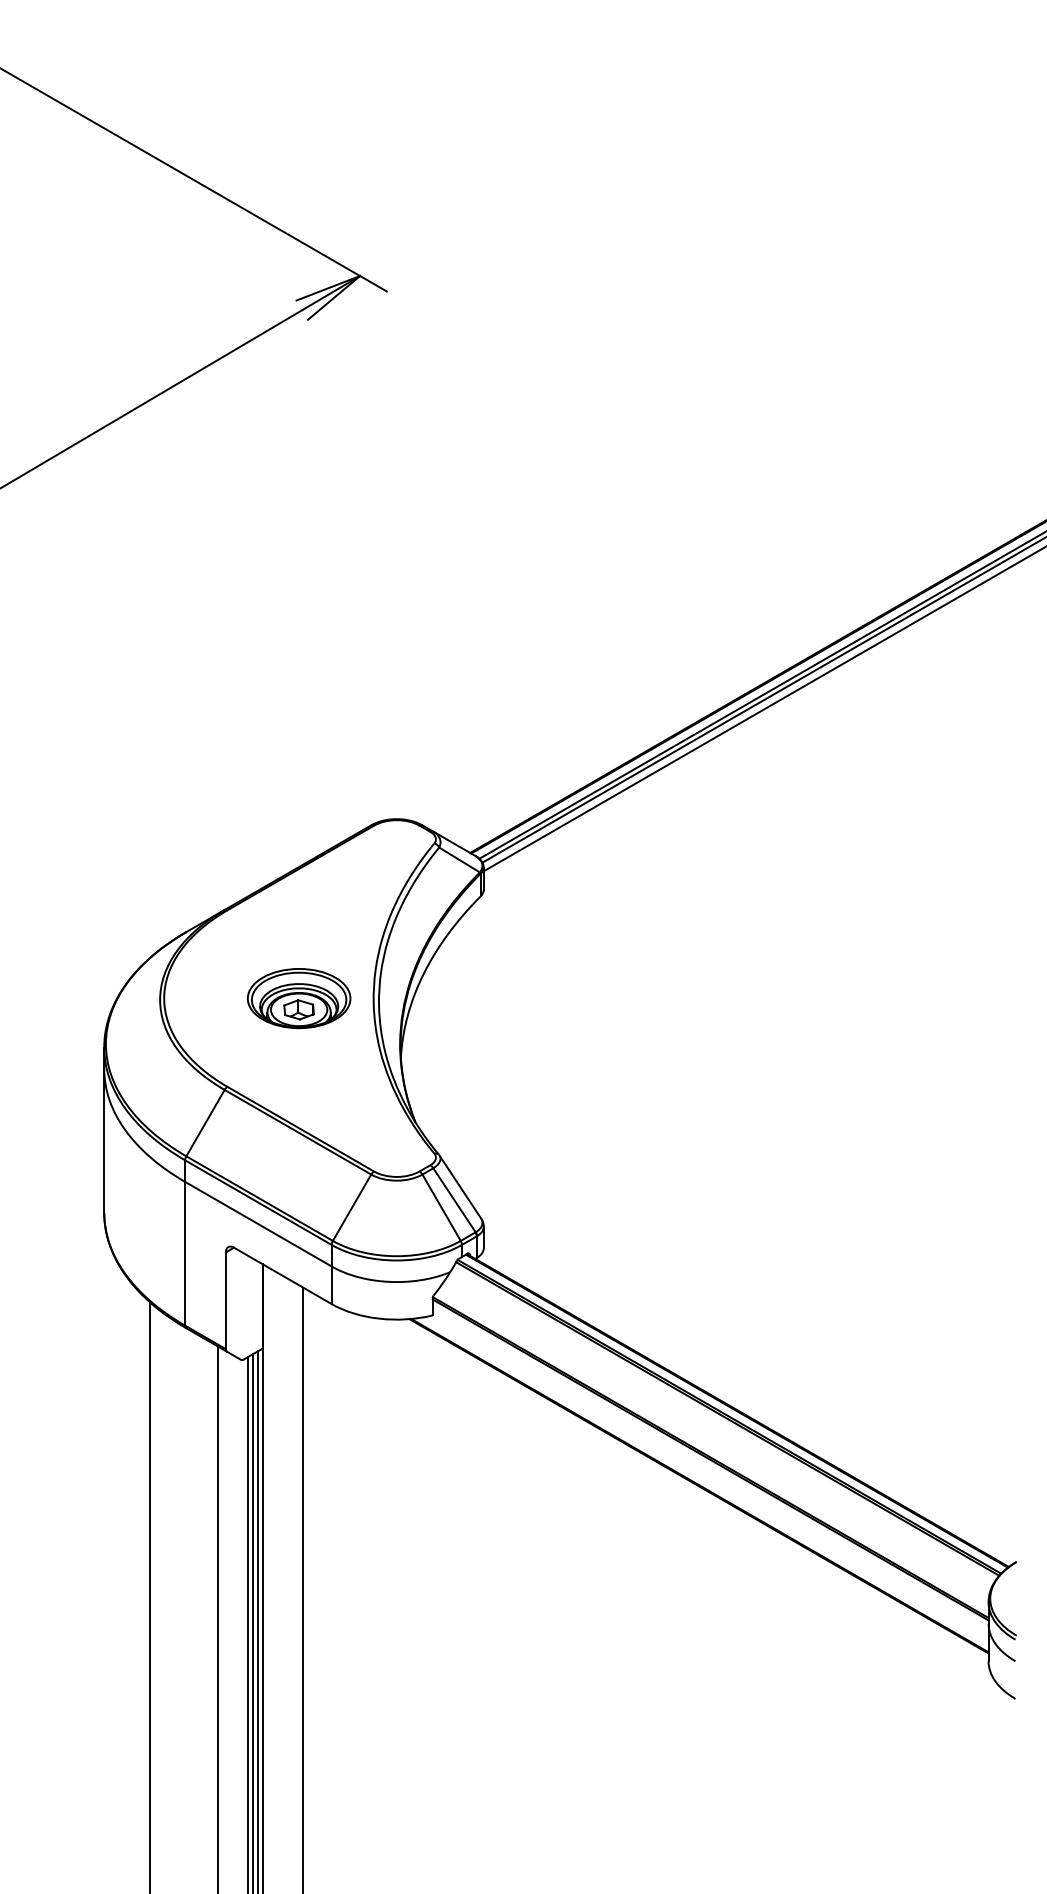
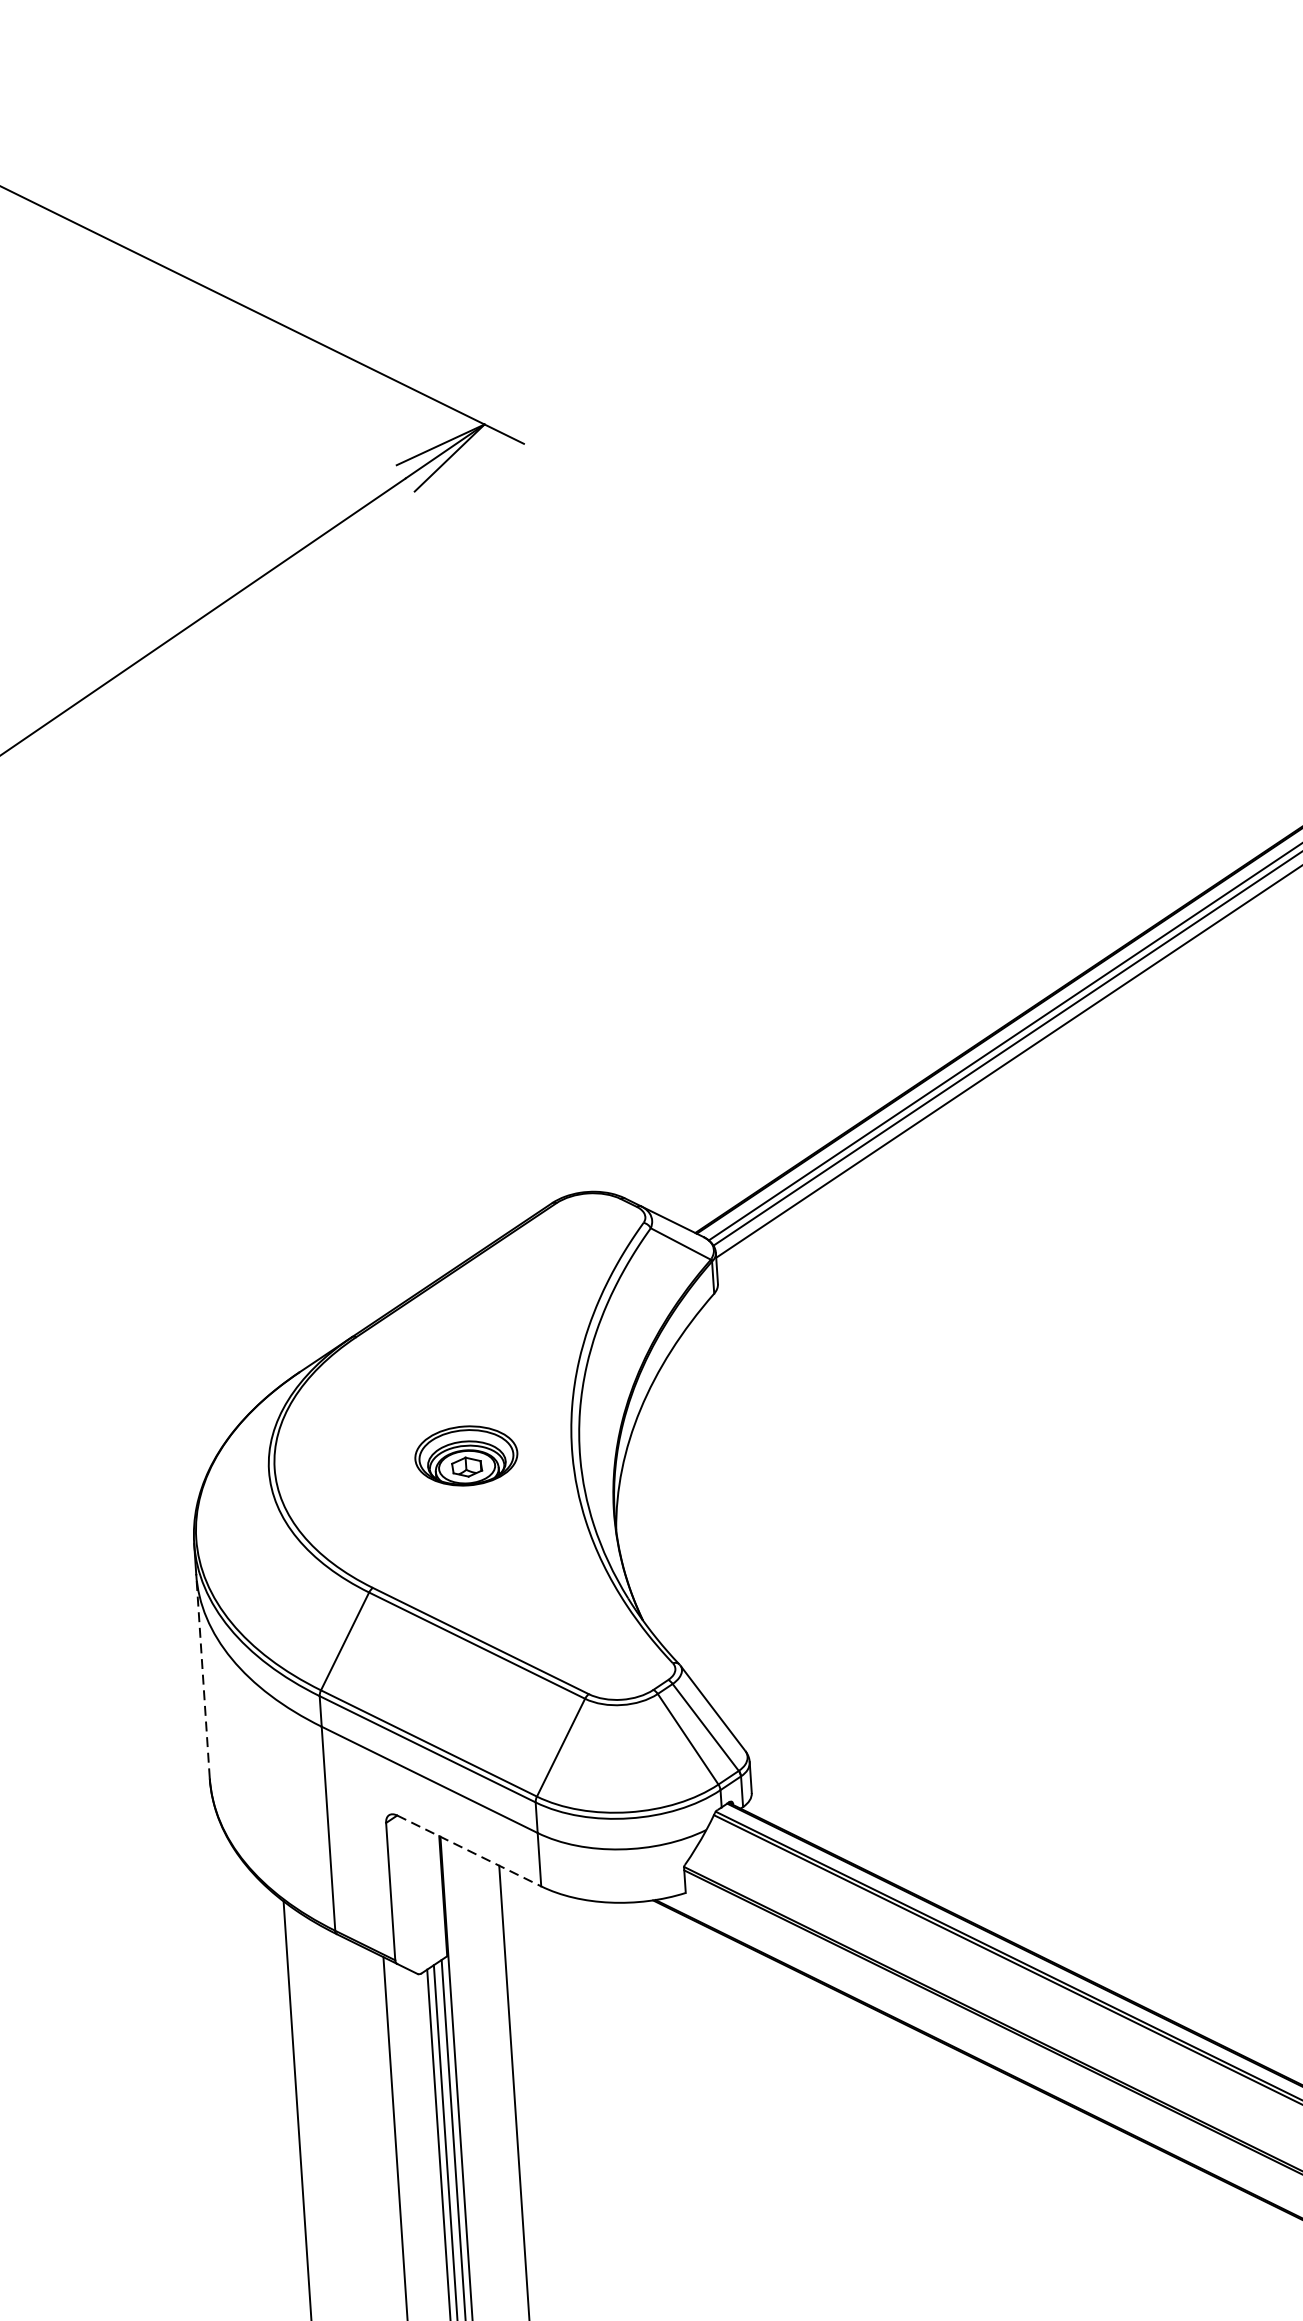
part: (299, 998) -> (466, 1455), size x0.7
line: (104, 1140) -> (203, 1675), solid -> dashed
line: (283, 1276) -> (470, 1851), solid -> dashed

